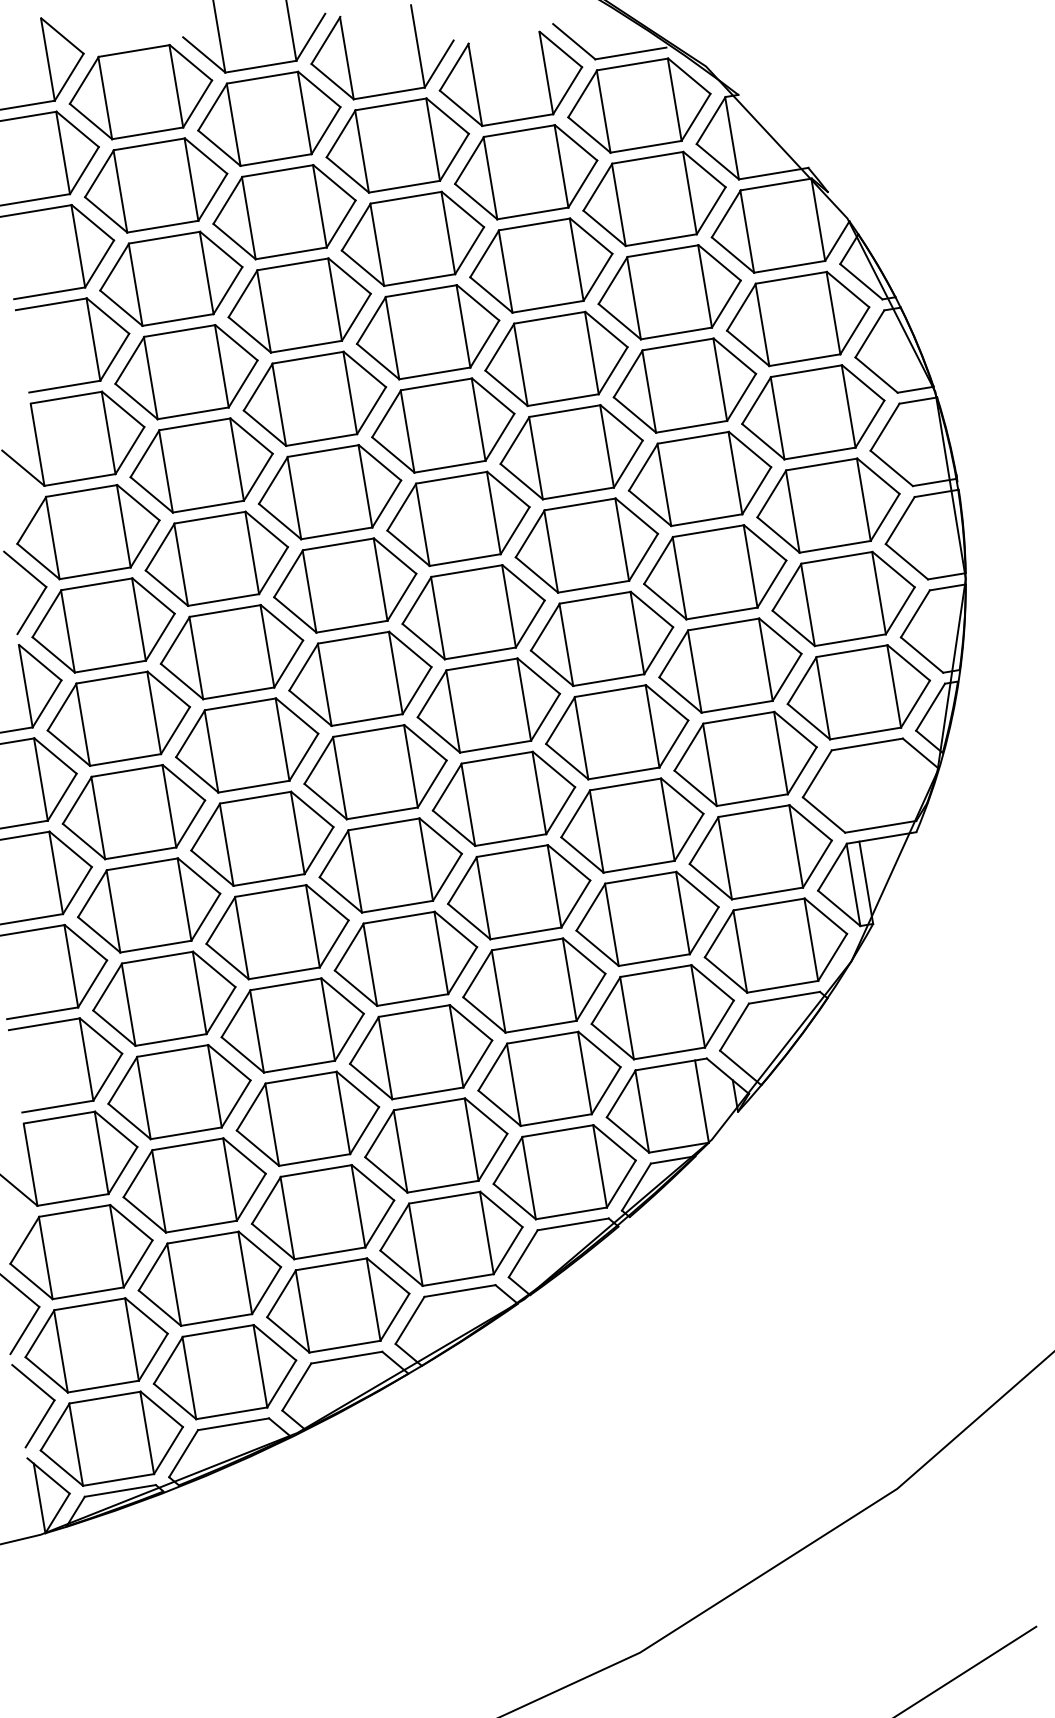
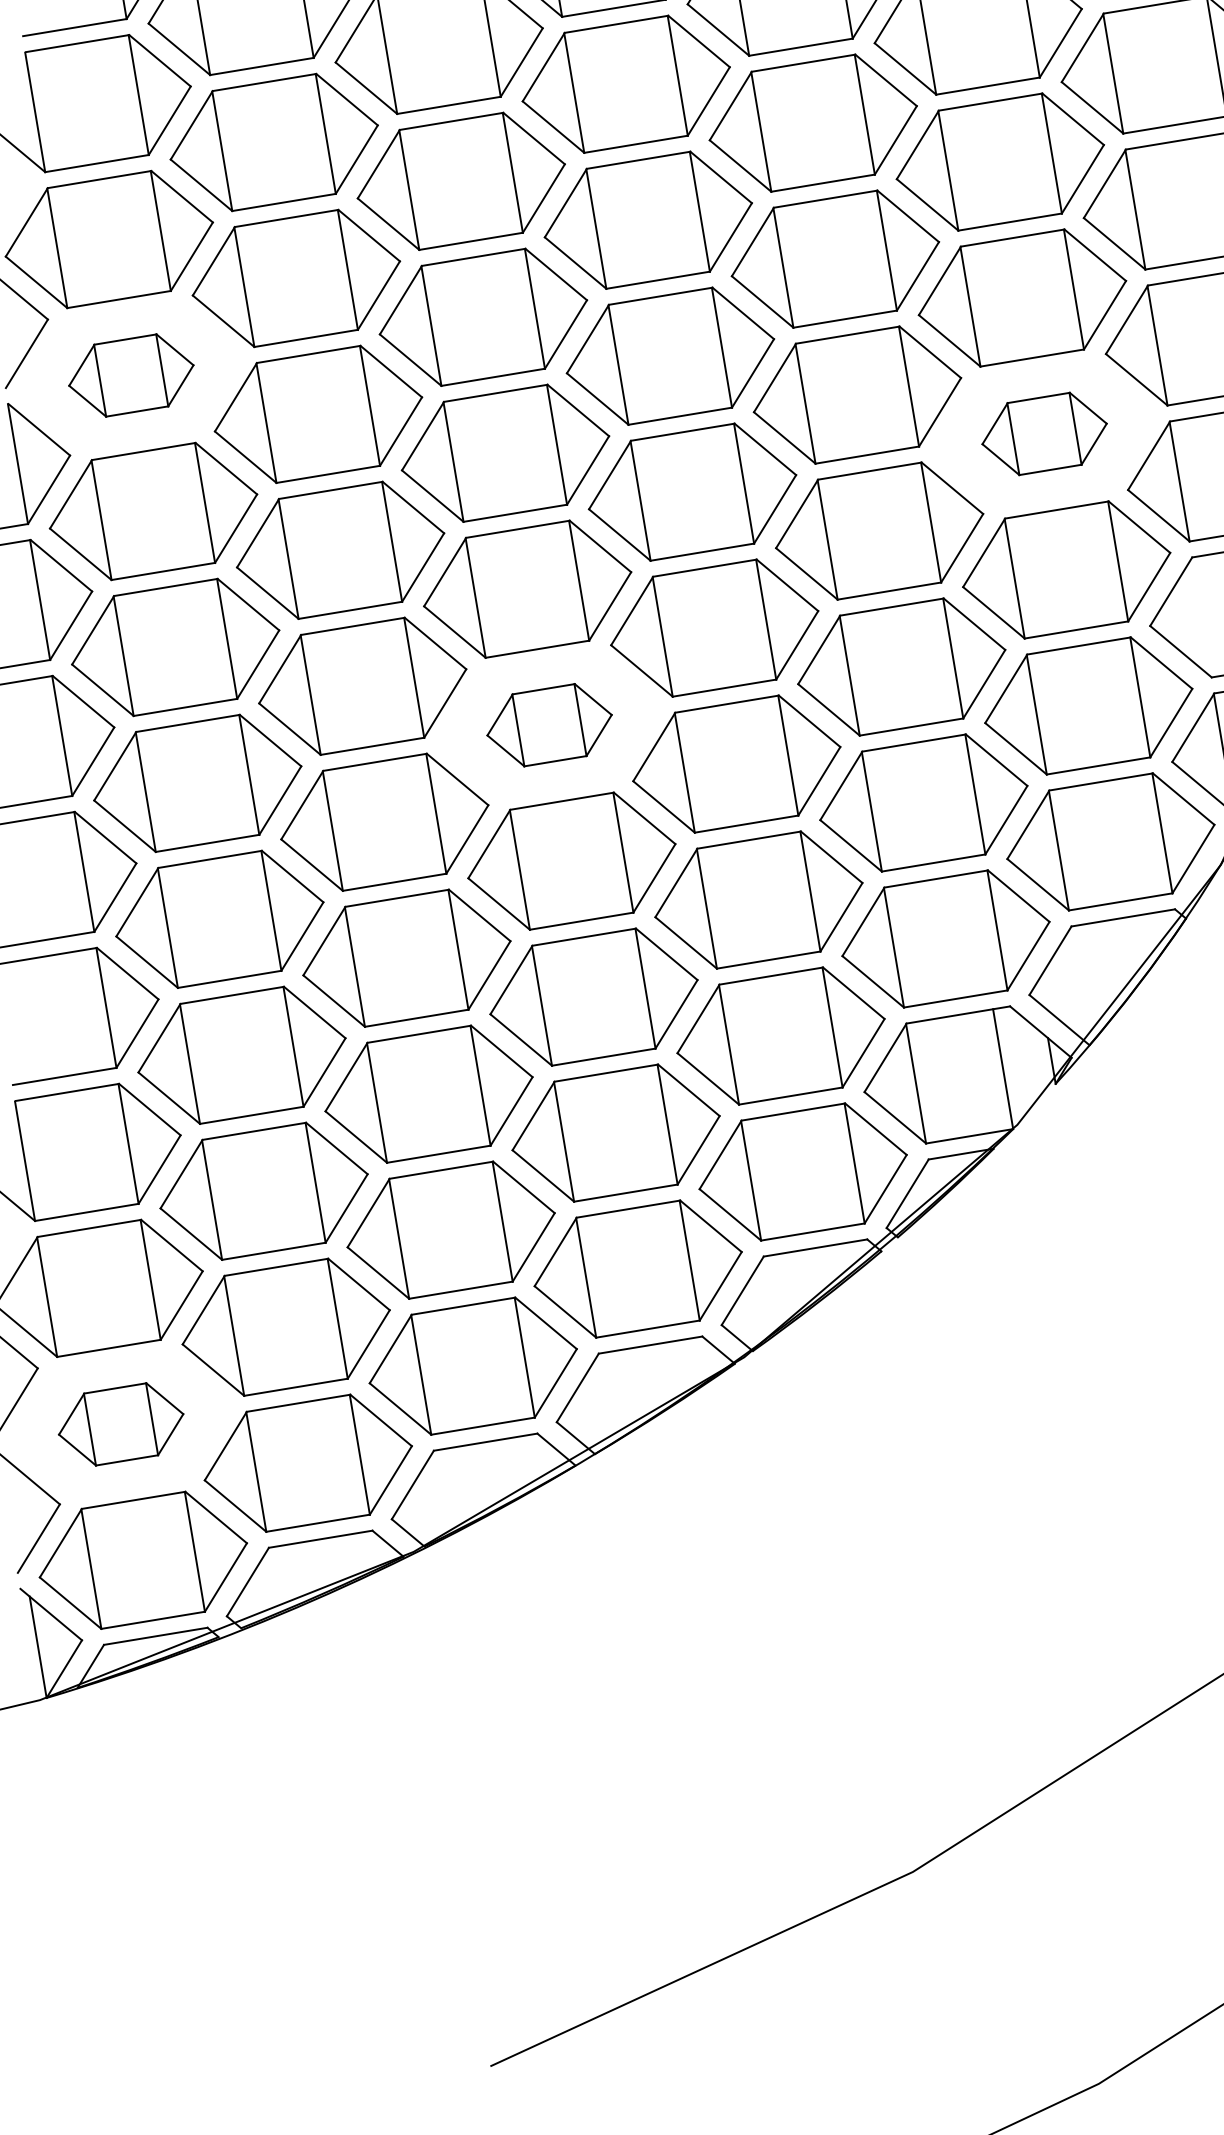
part: (103, 625) -> (131, 375), size x0.6
part: (730, 665) -> (1044, 433), size x0.6
part: (390, 865) -> (549, 725), size x0.6
part: (96, 1345) -> (121, 1424), size x0.6

